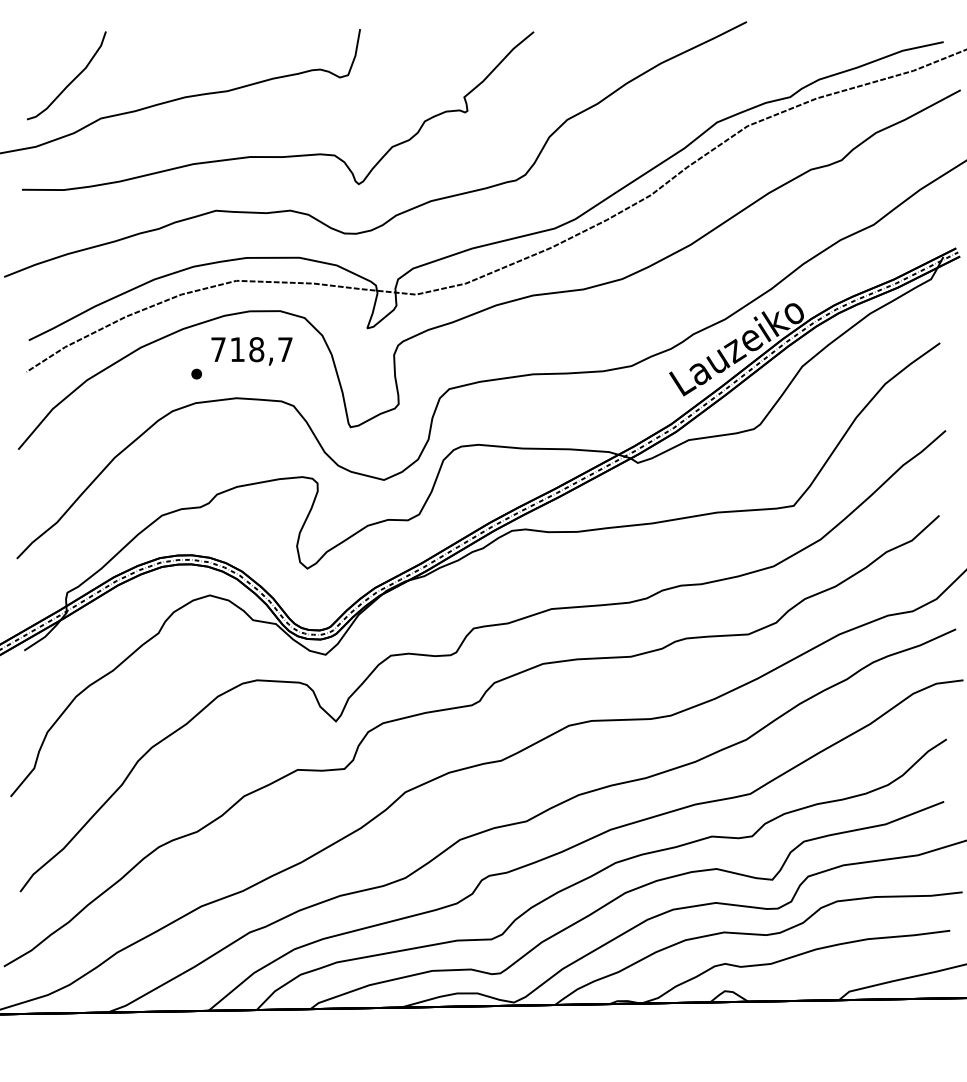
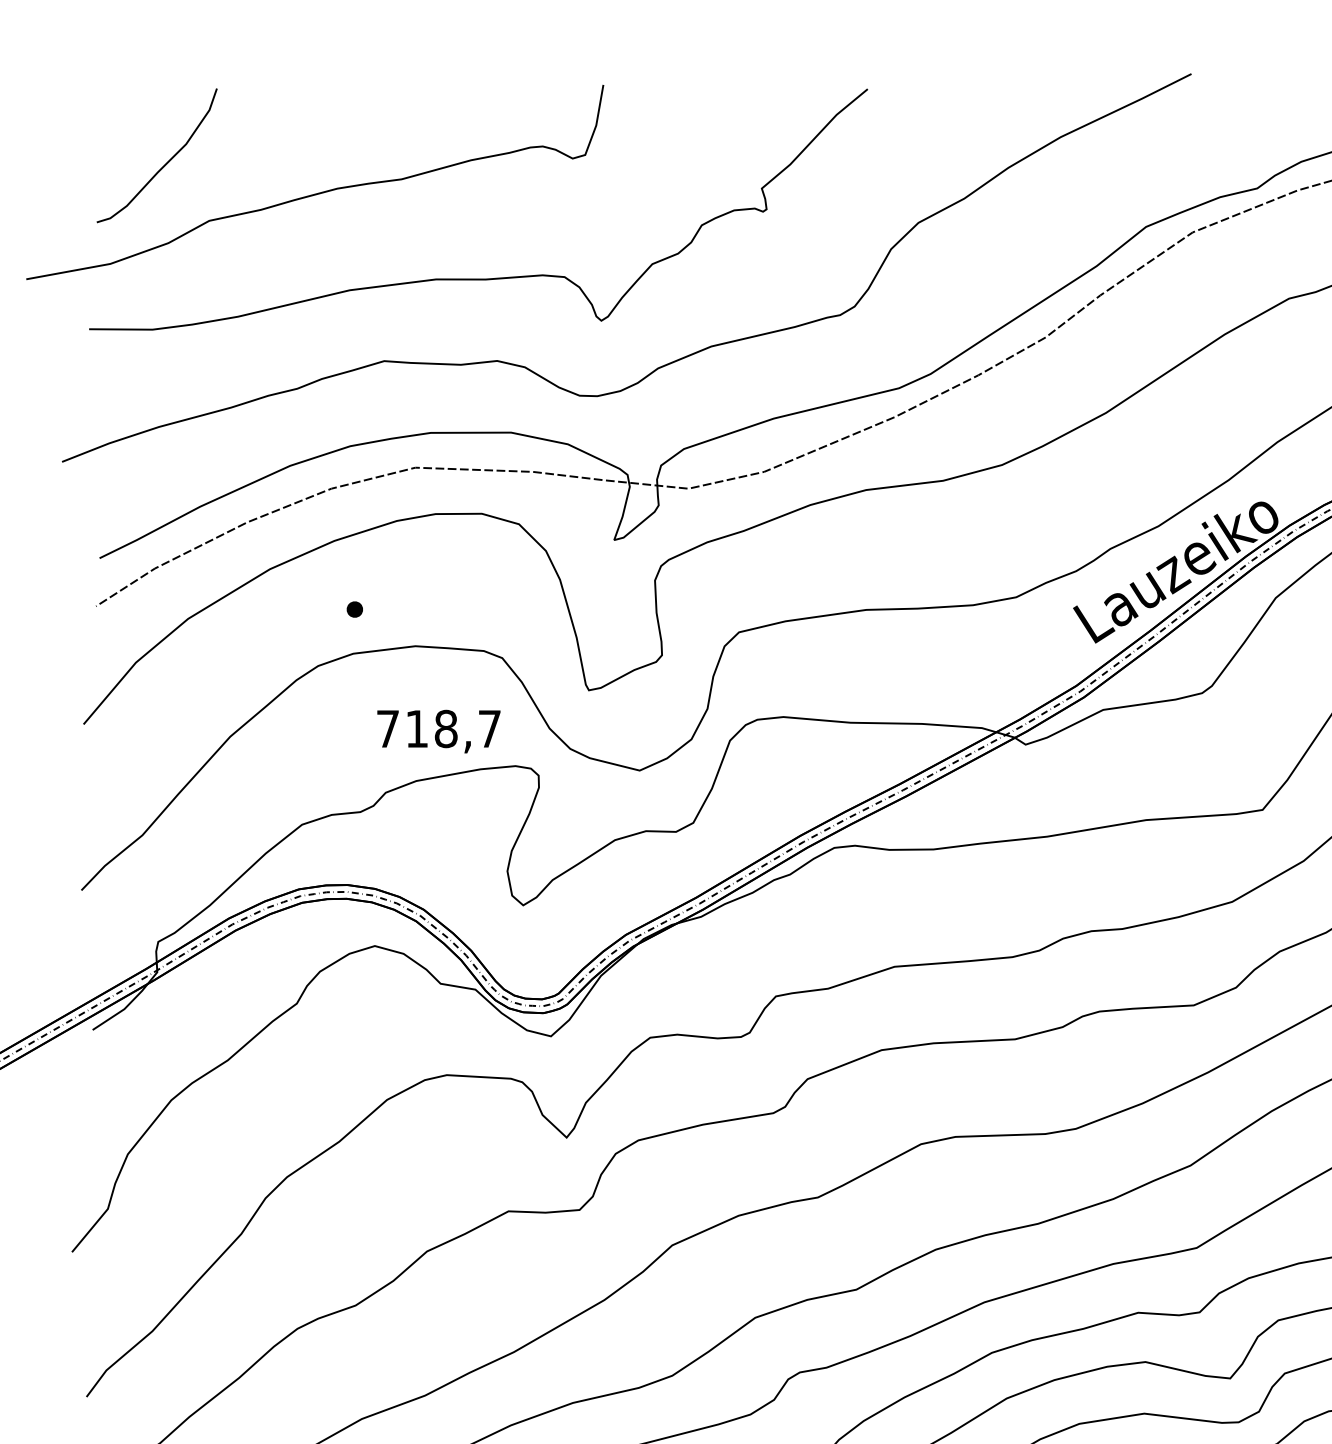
text: (251, 351) -> (438, 731), moved

